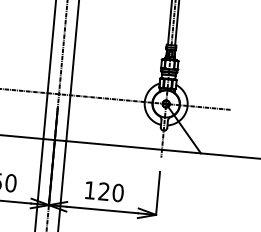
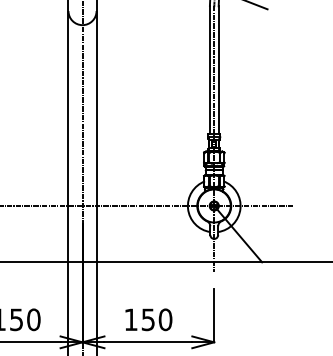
text: (103, 191) -> (147, 319), 120 -> 150

